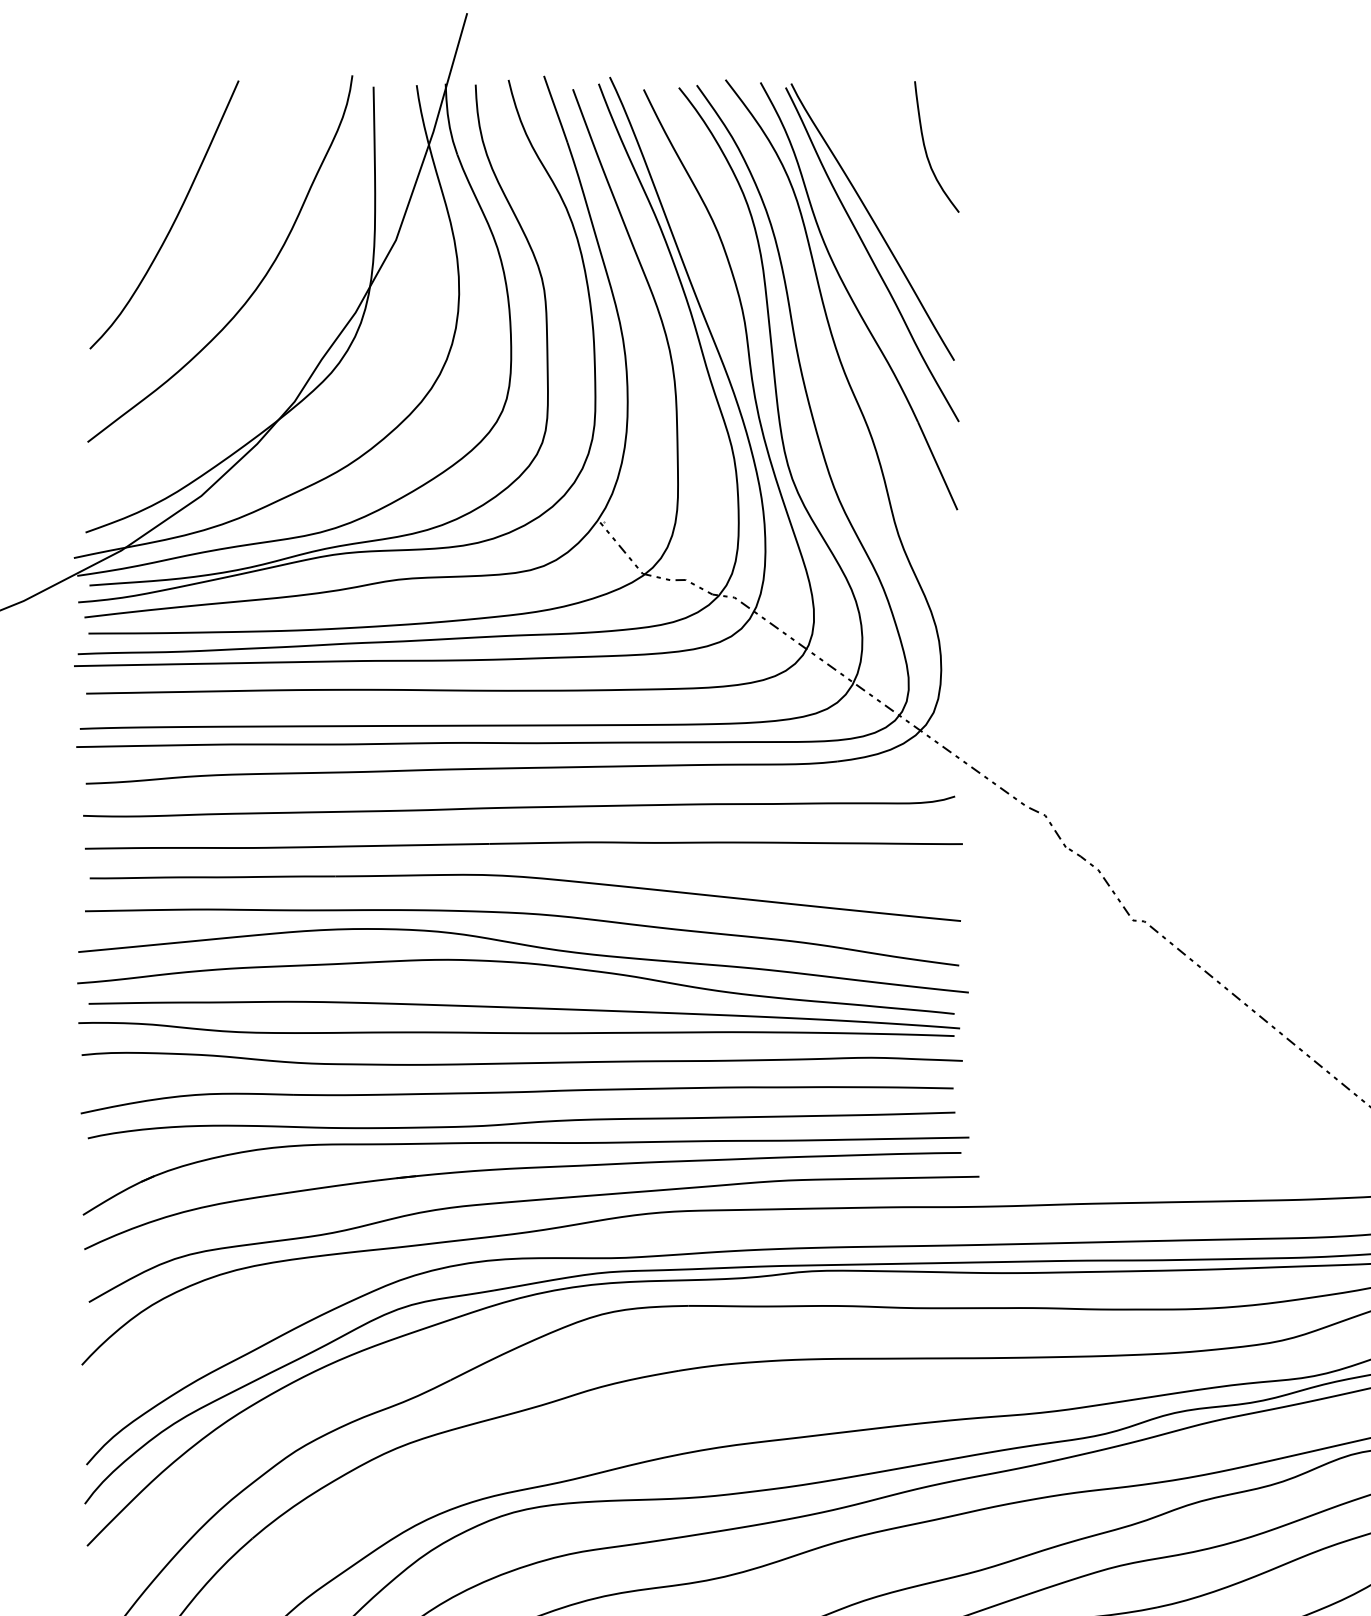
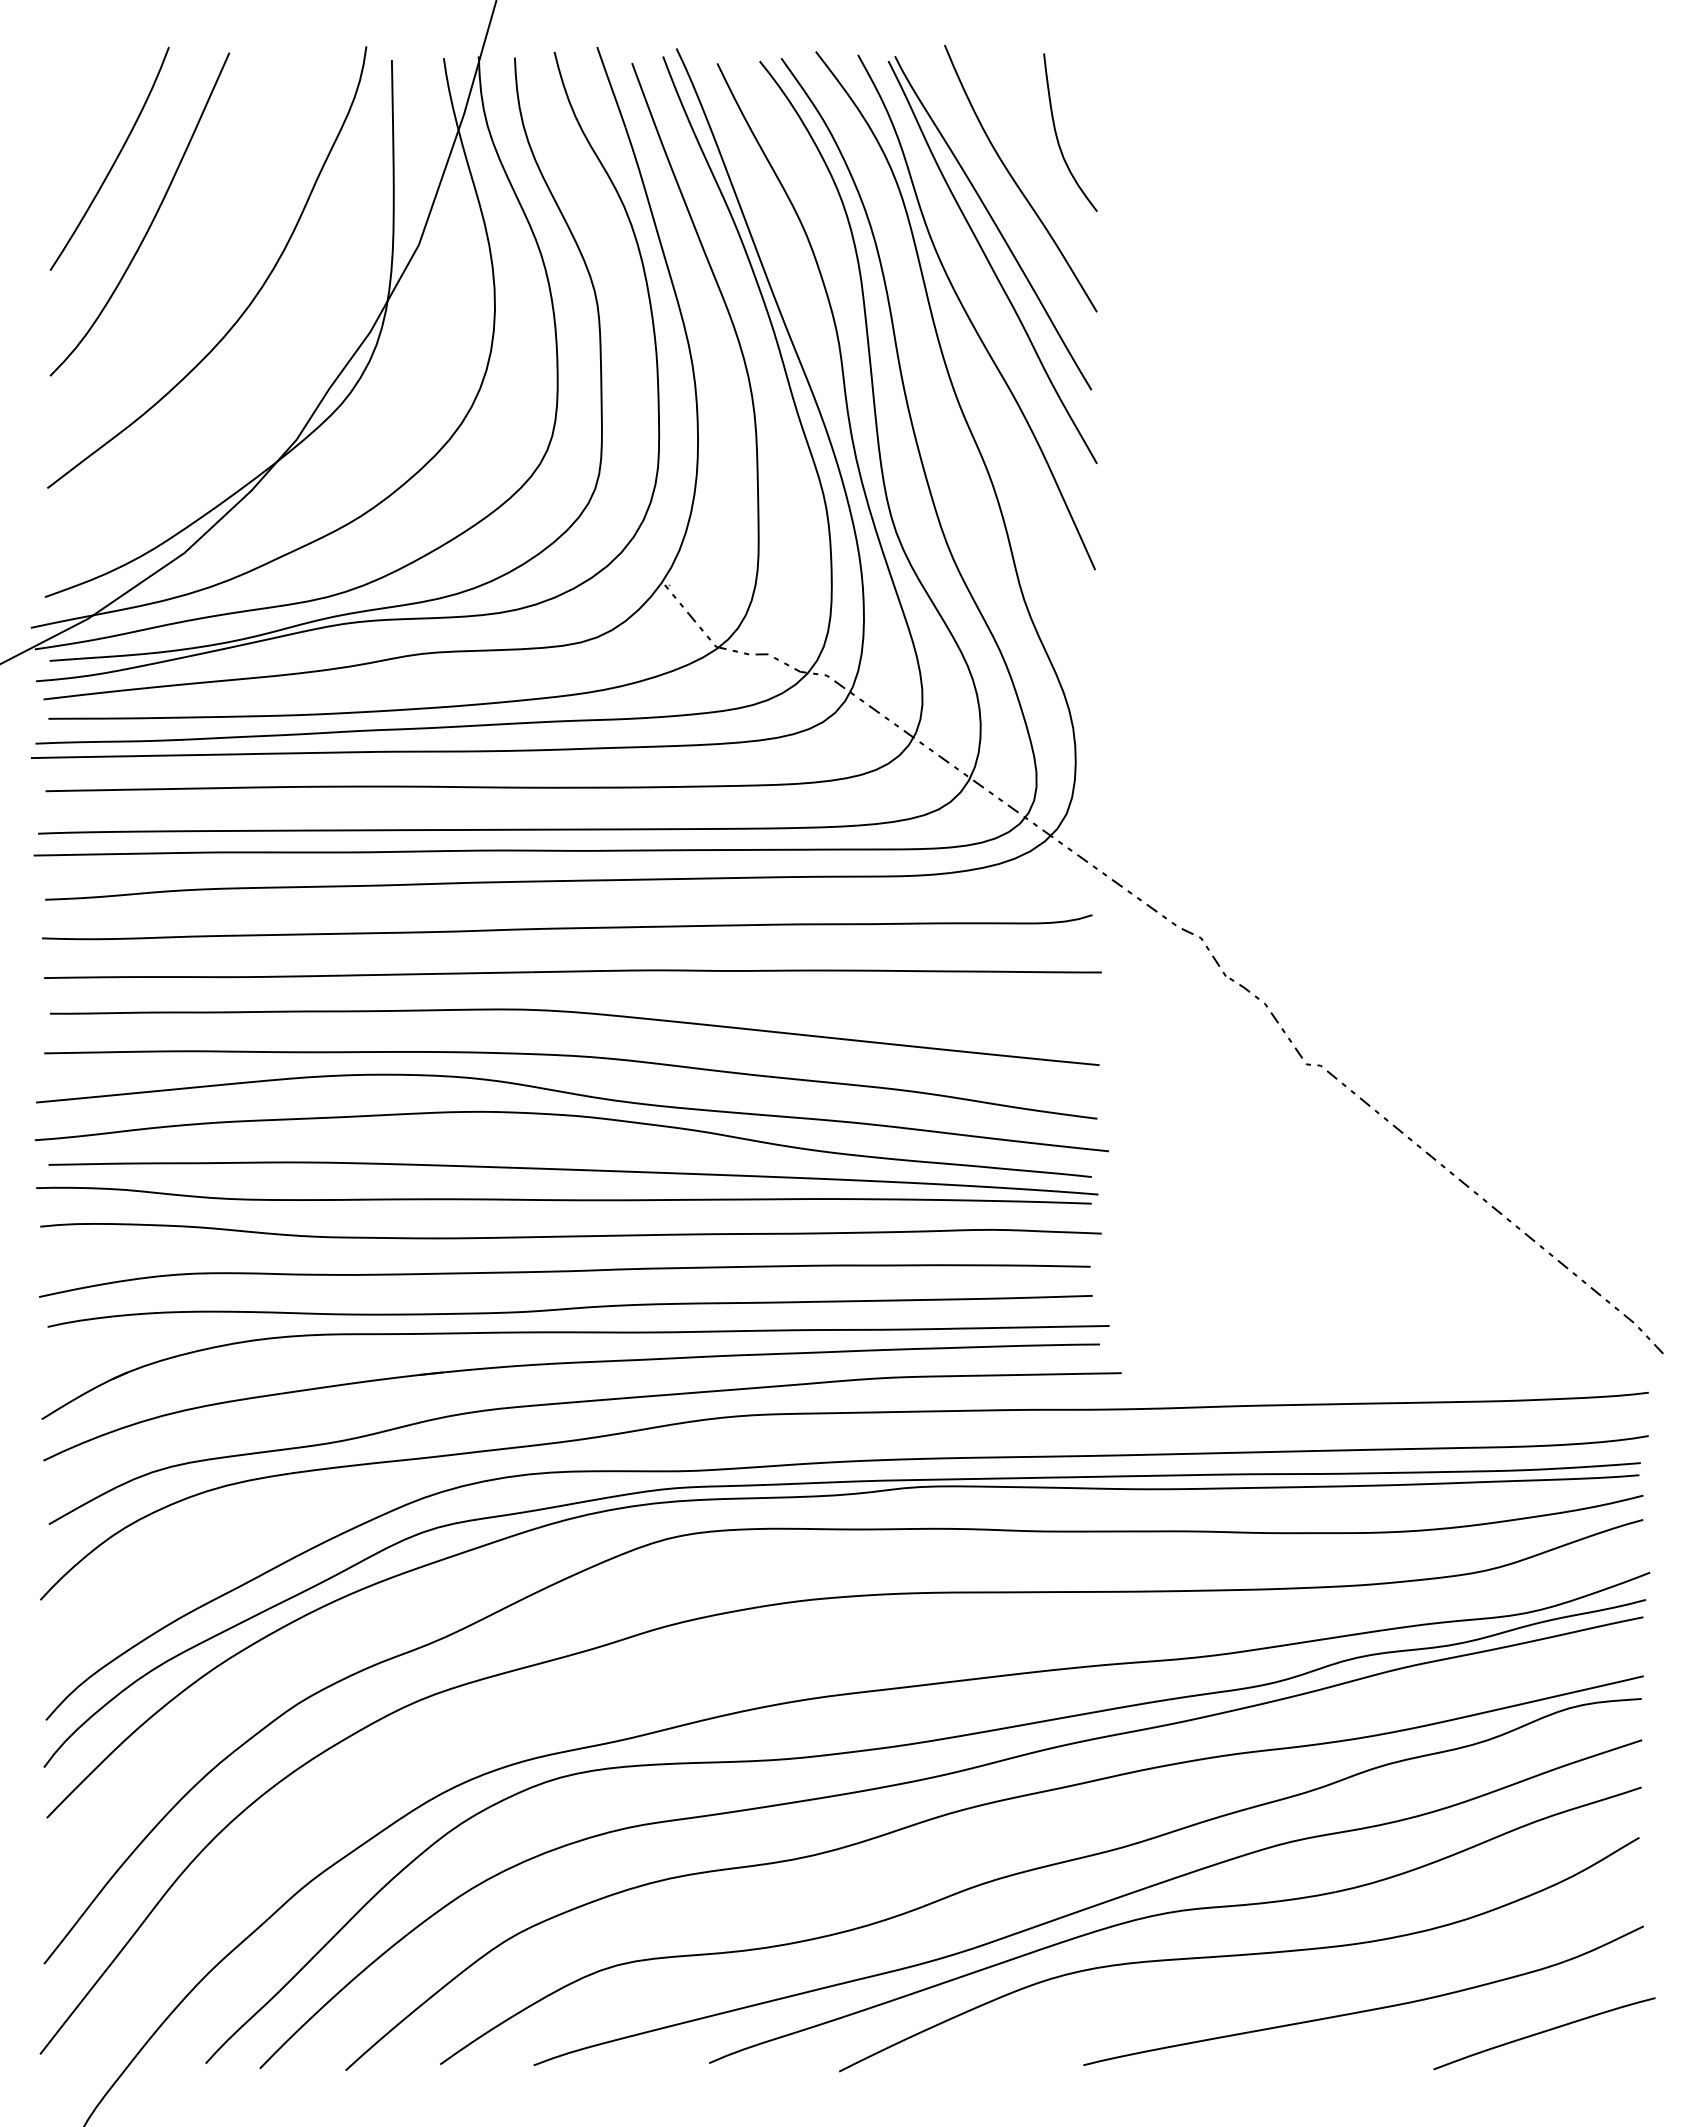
part: (139, 168) -> (109, 158), added
curve: (891, 186) -> (1015, 180), added

